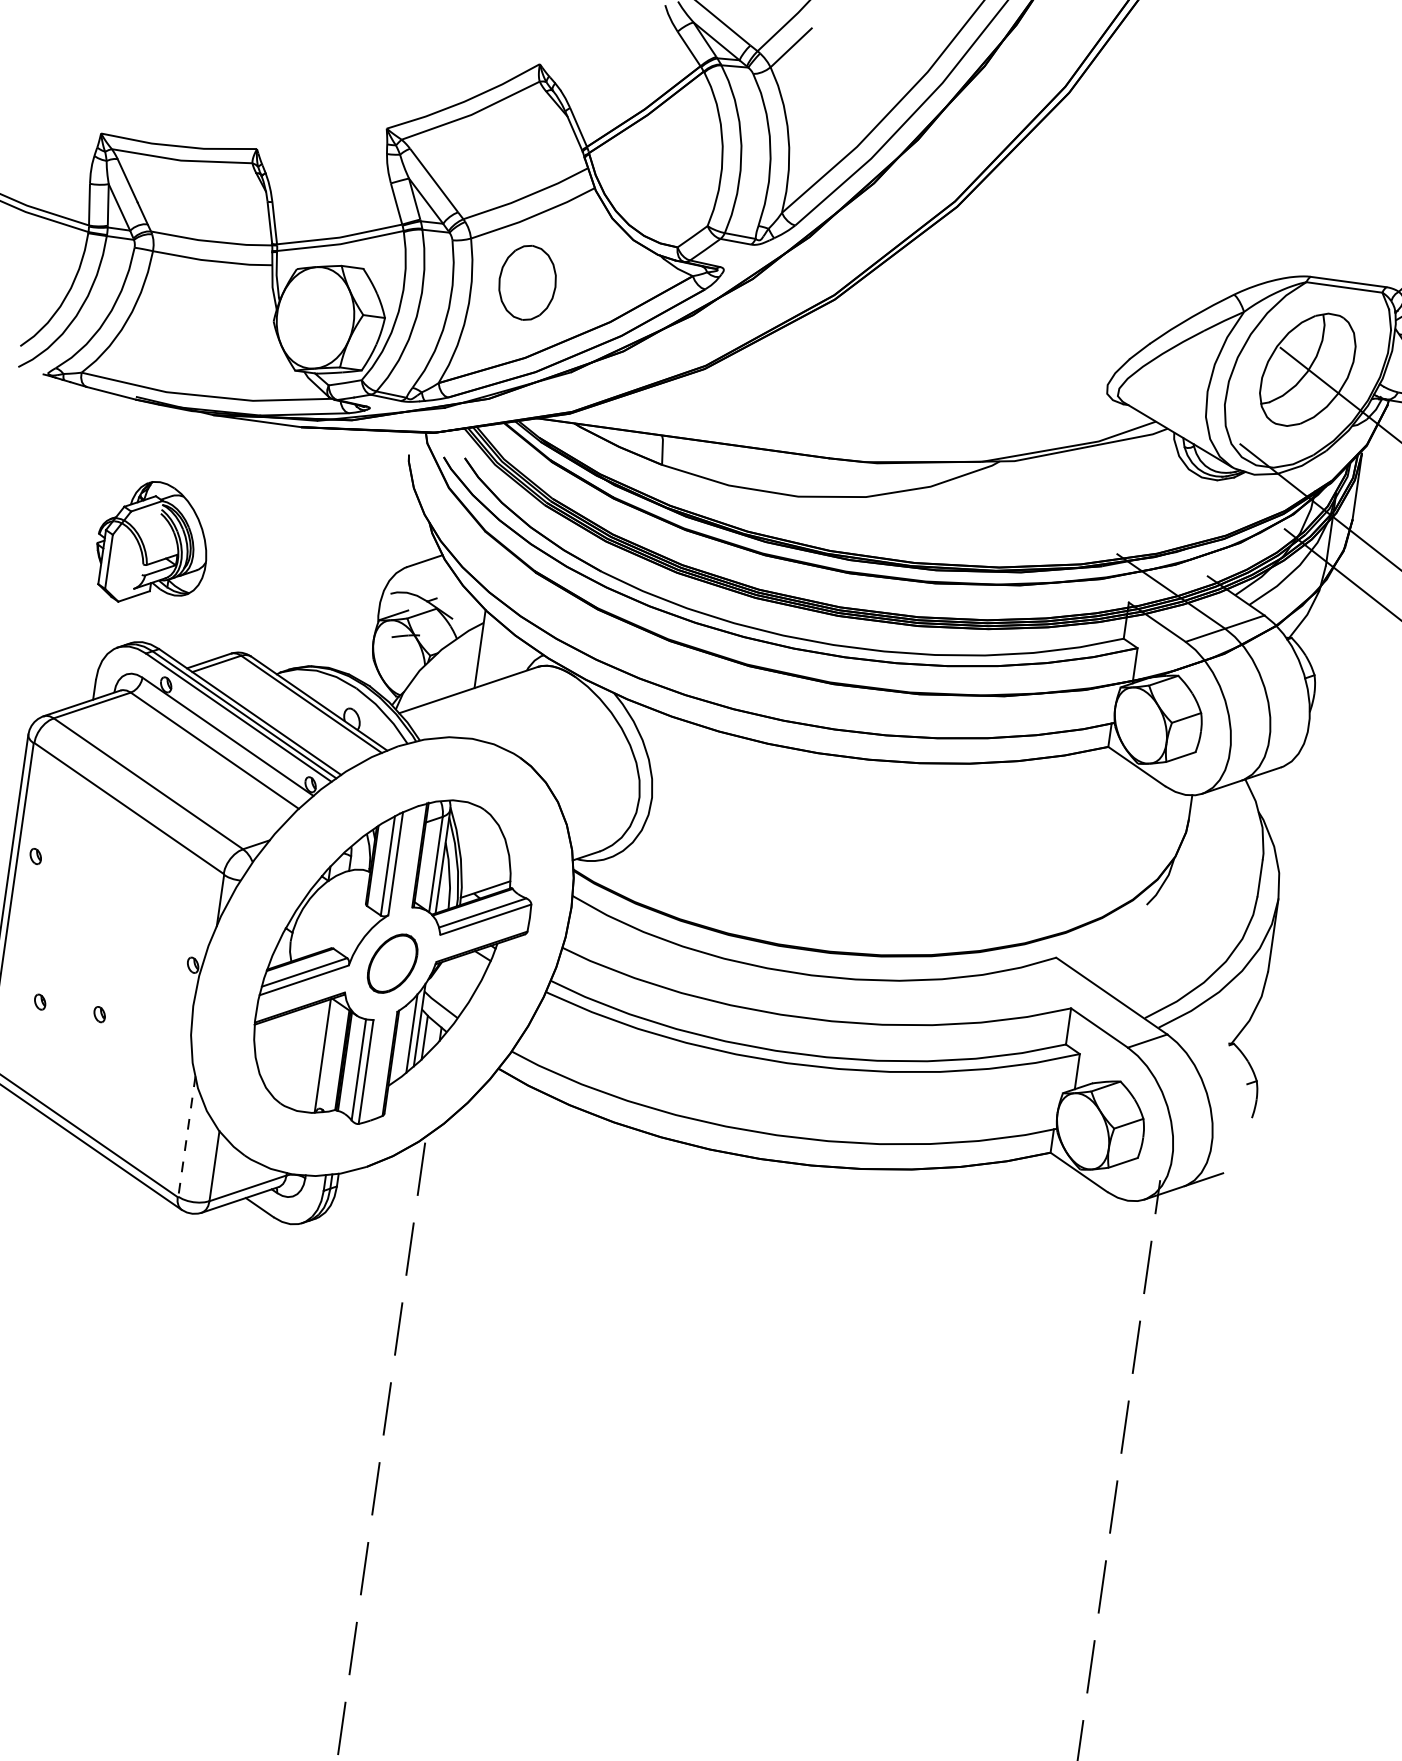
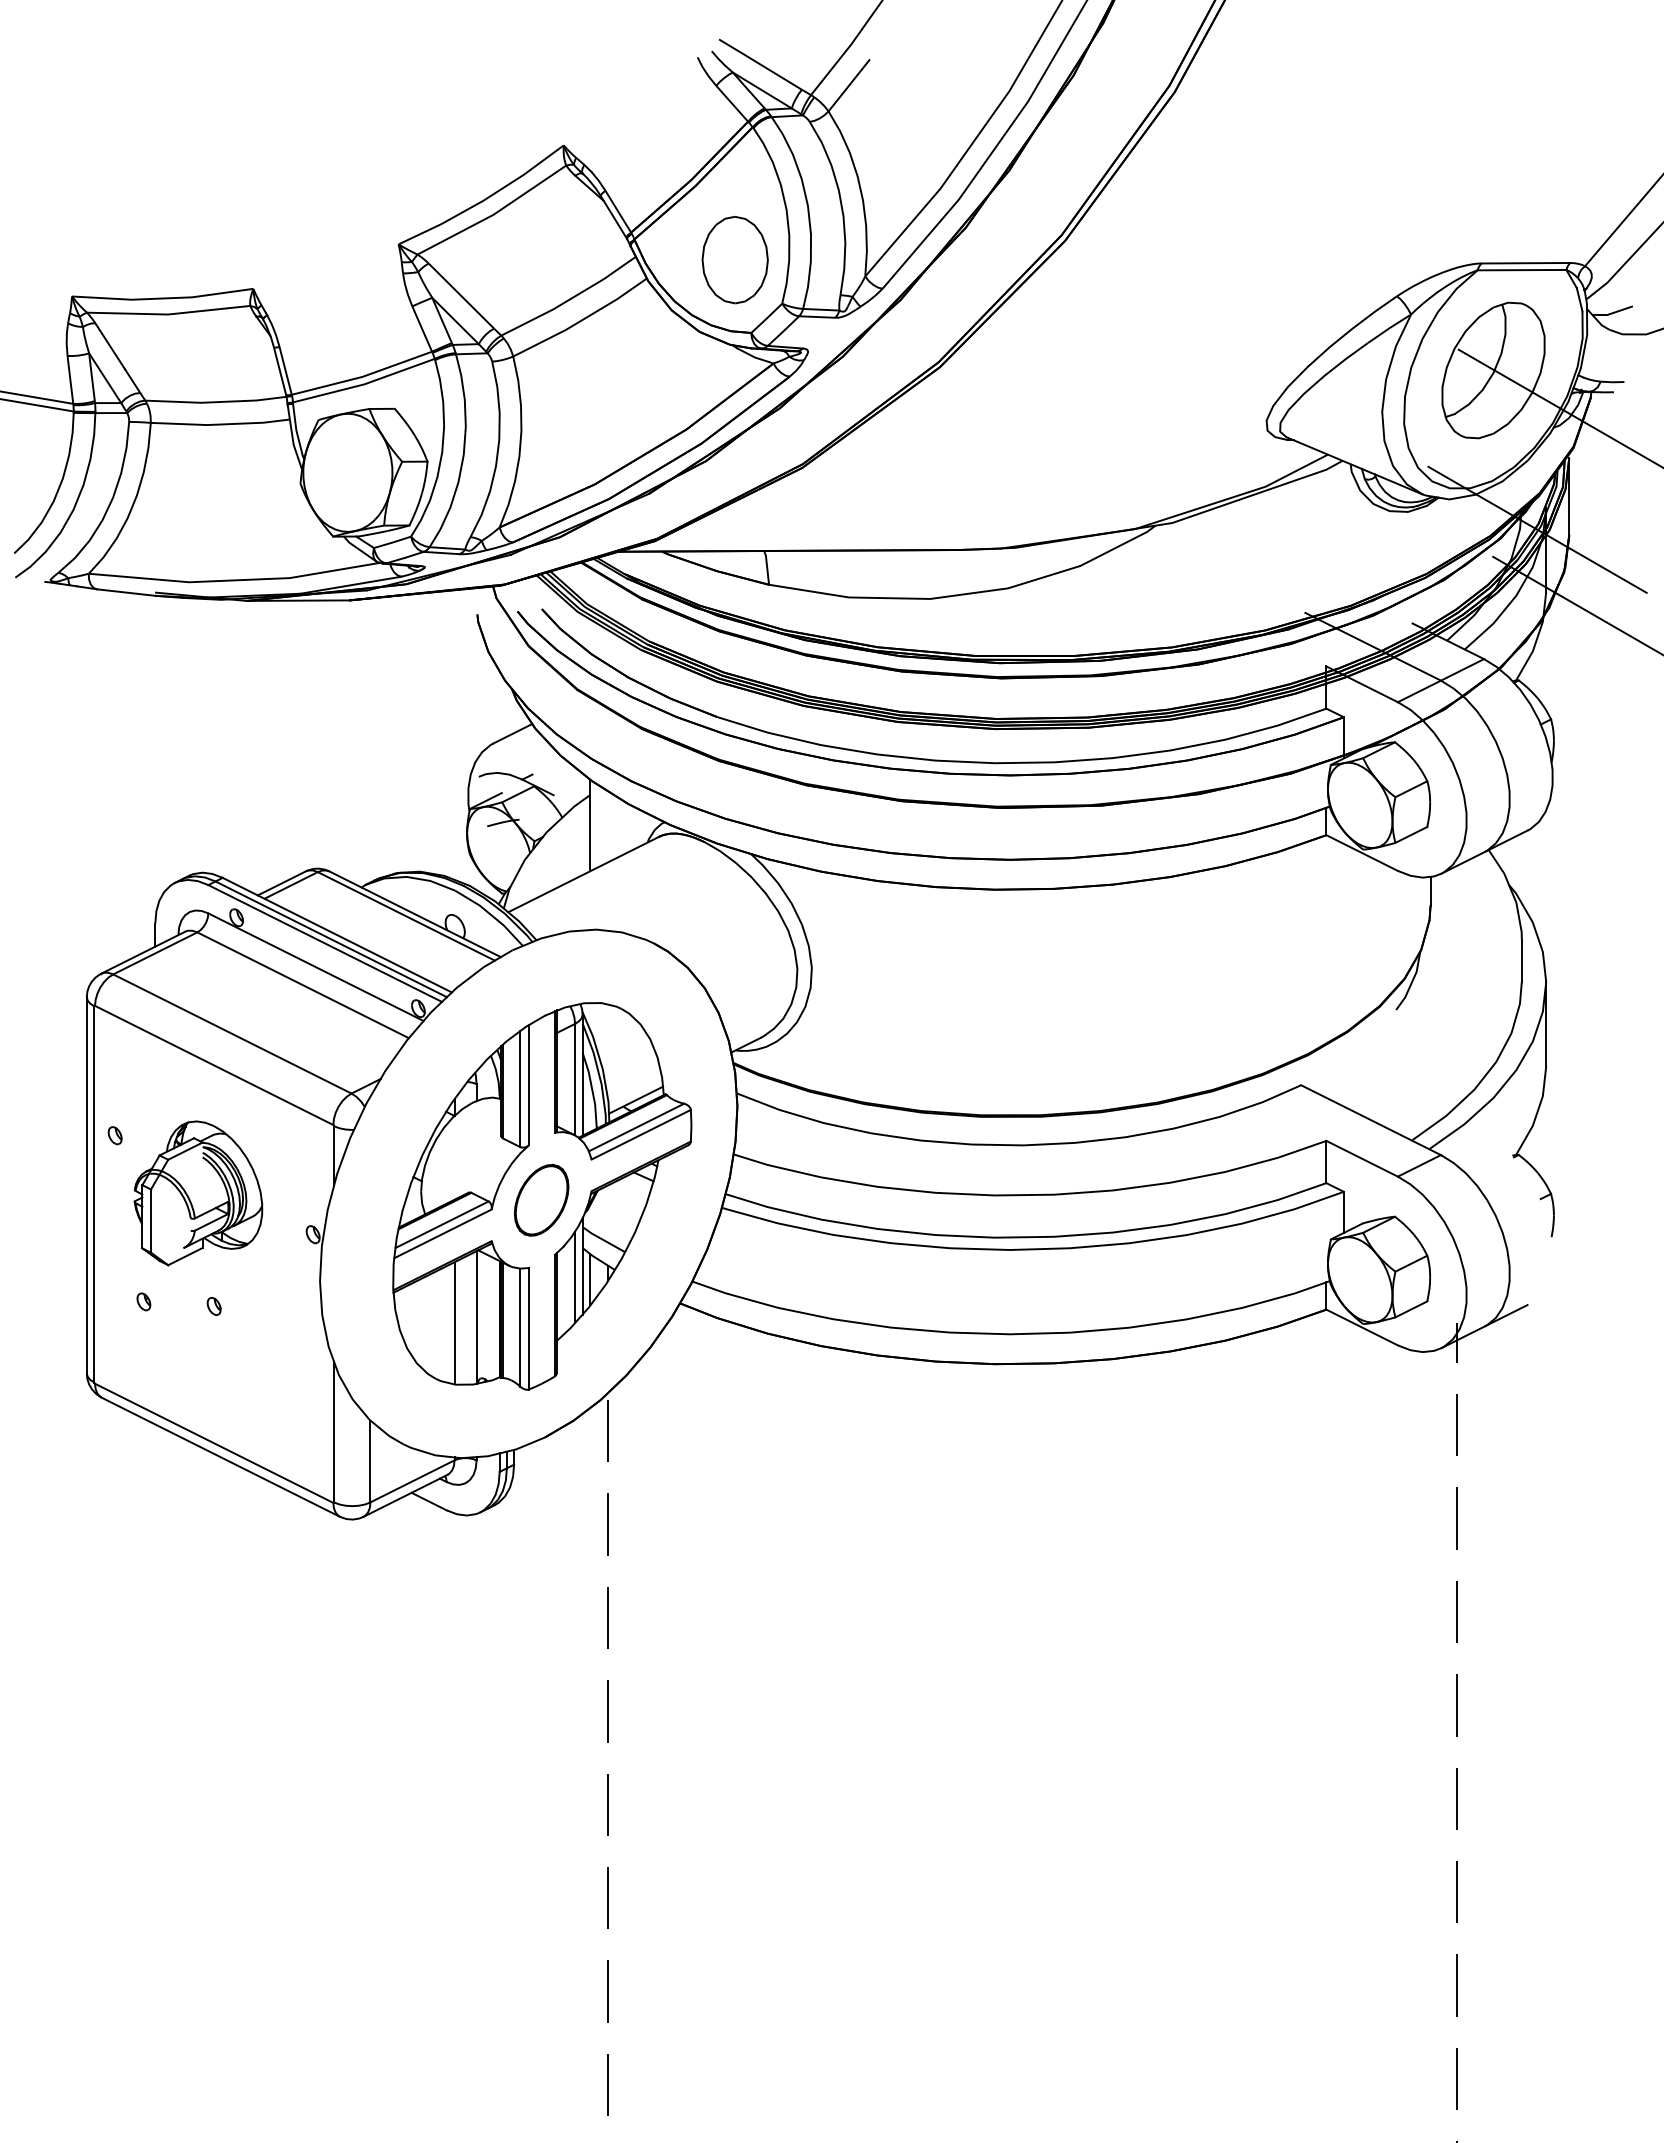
part: (526, 283) -> (734, 260), moved
part: (152, 544) -> (198, 1193), moved
line: (303, 1058) -> (454, 1323), added
line: (187, 1137) -> (334, 1432), dashed -> solid

